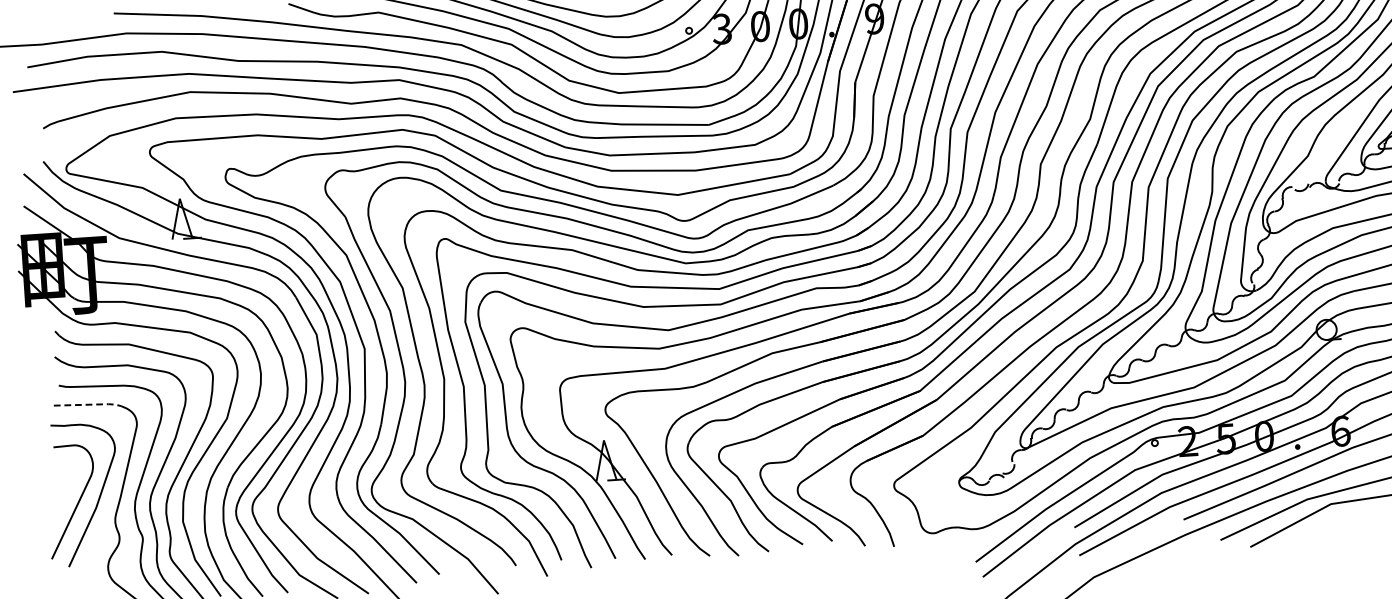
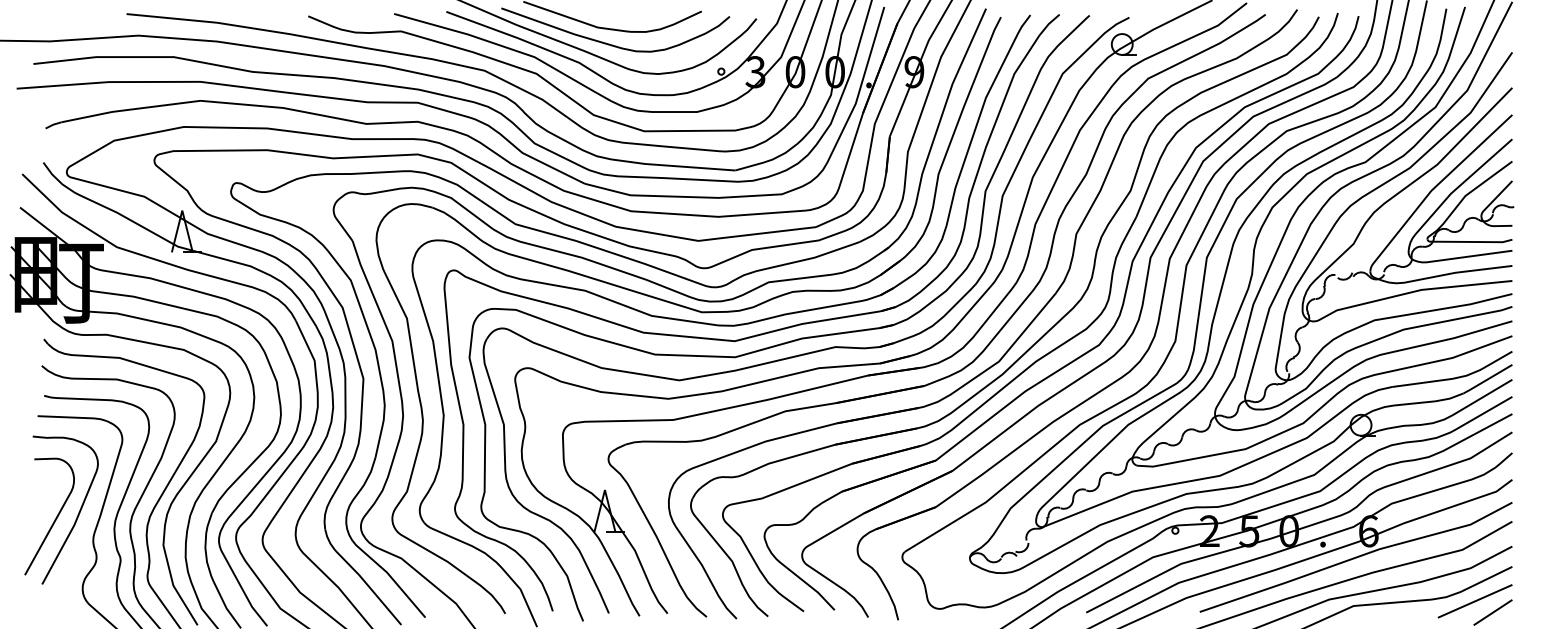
line: (89, 404) -> (74, 417), dashed -> solid

